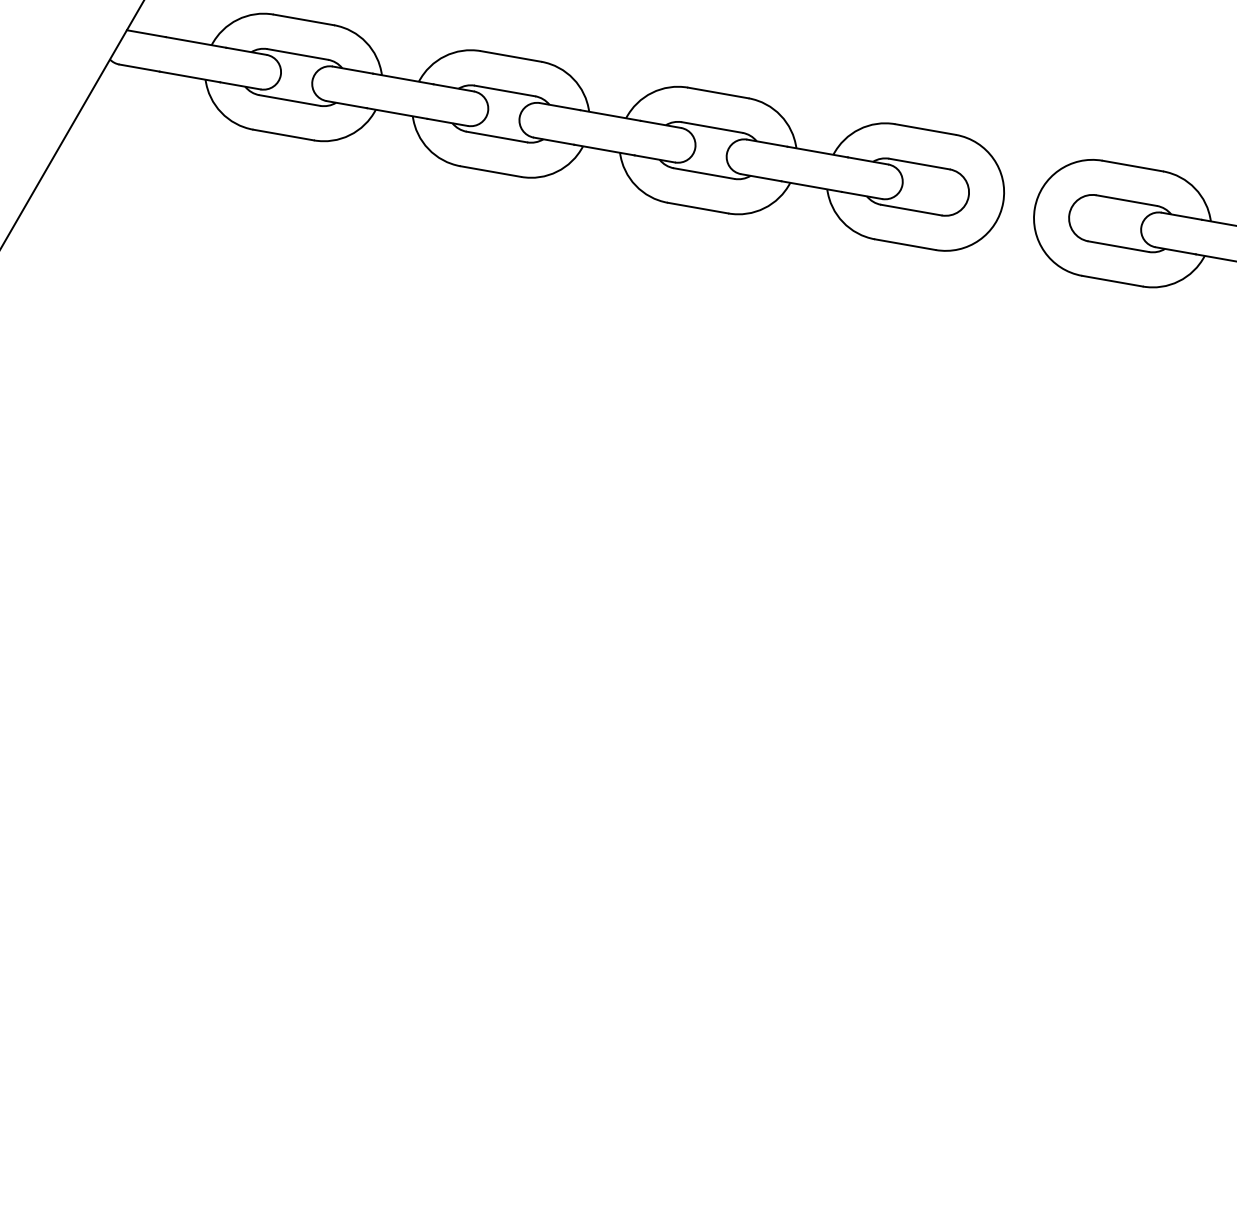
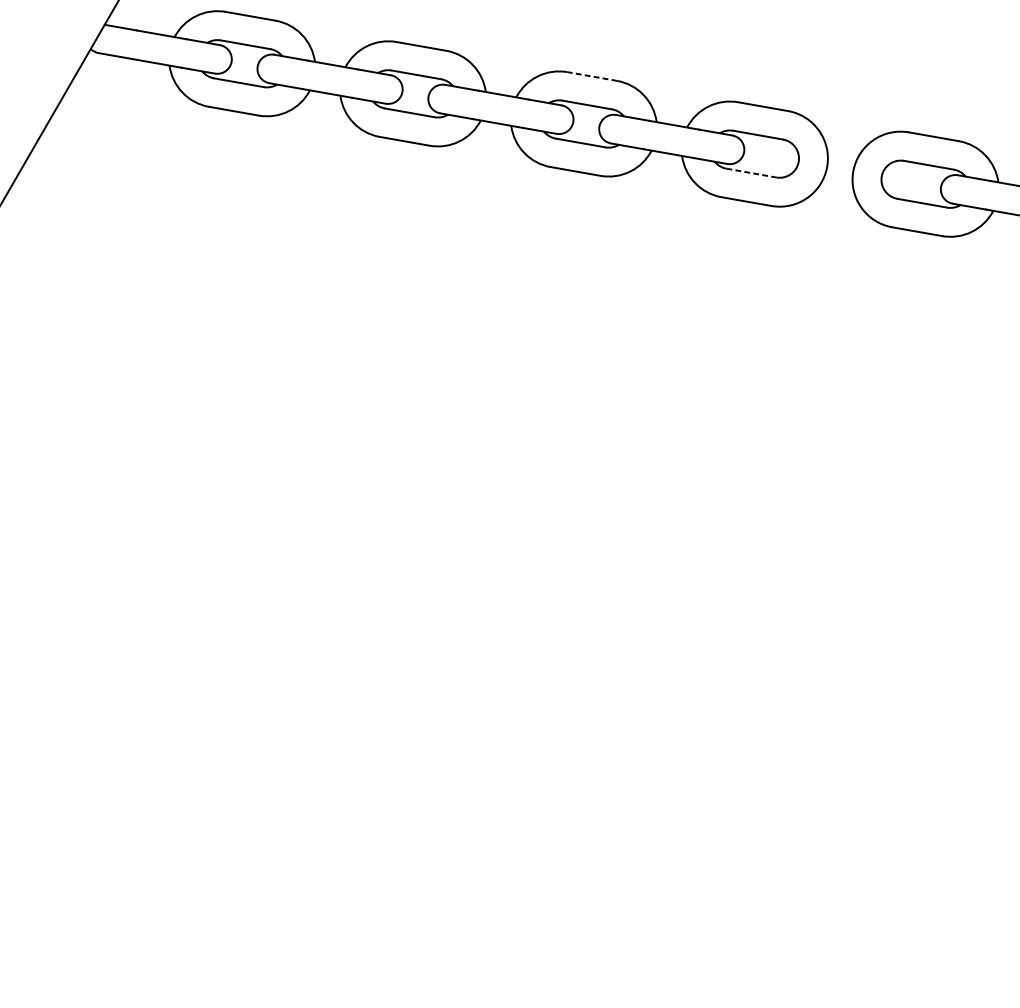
line: (718, 93) -> (592, 76), solid -> dashed
line: (911, 210) -> (751, 173), solid -> dashed

